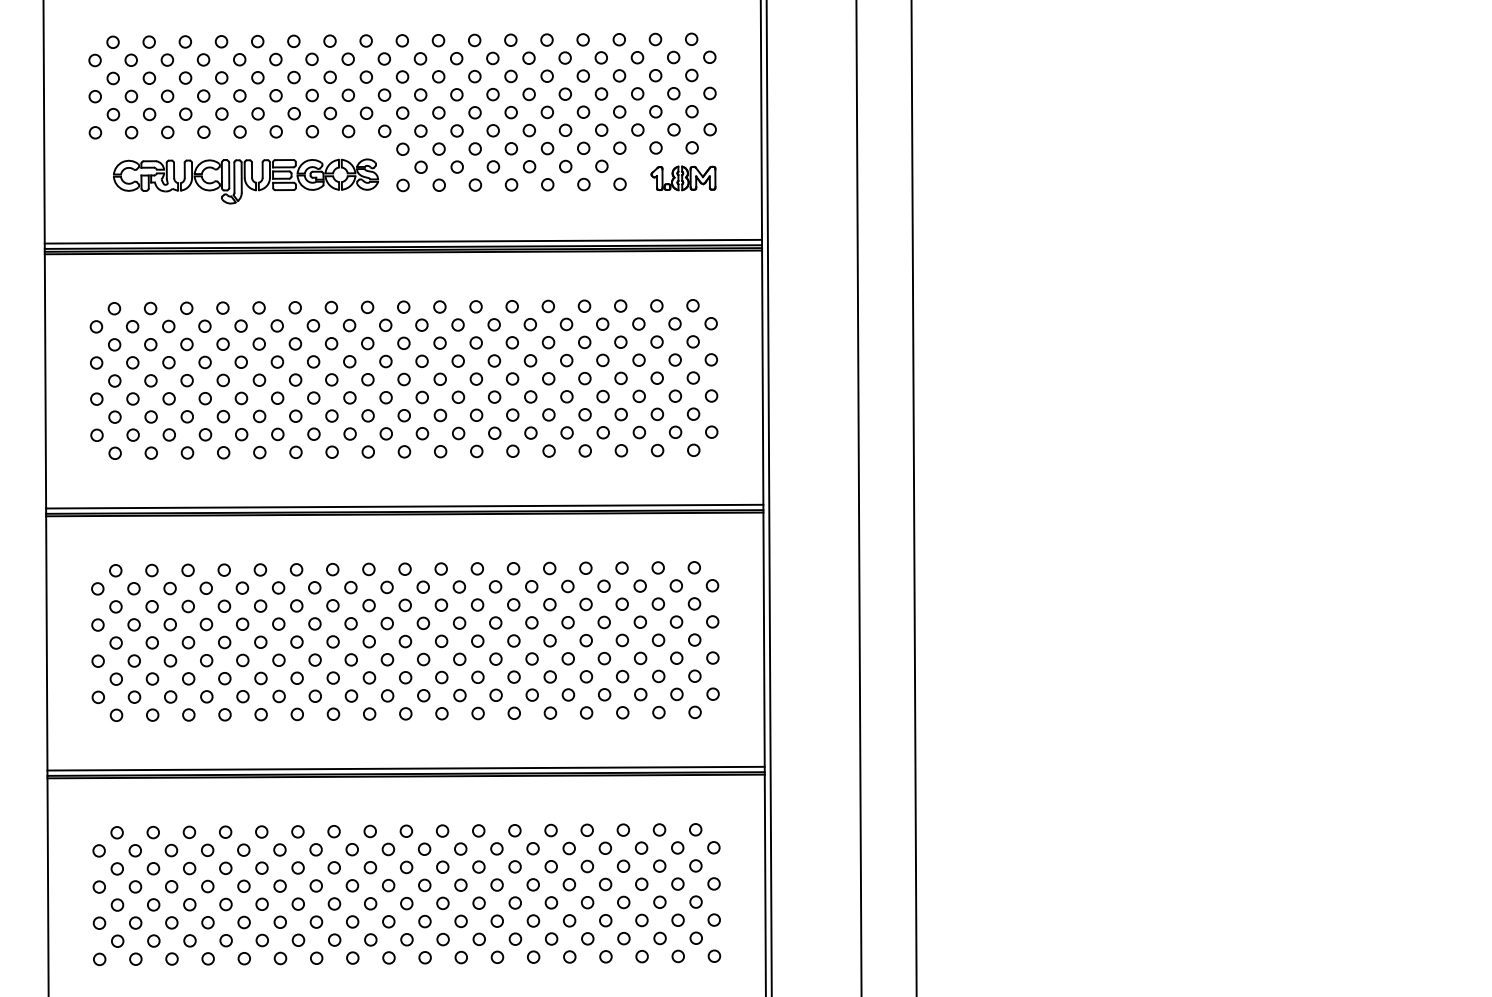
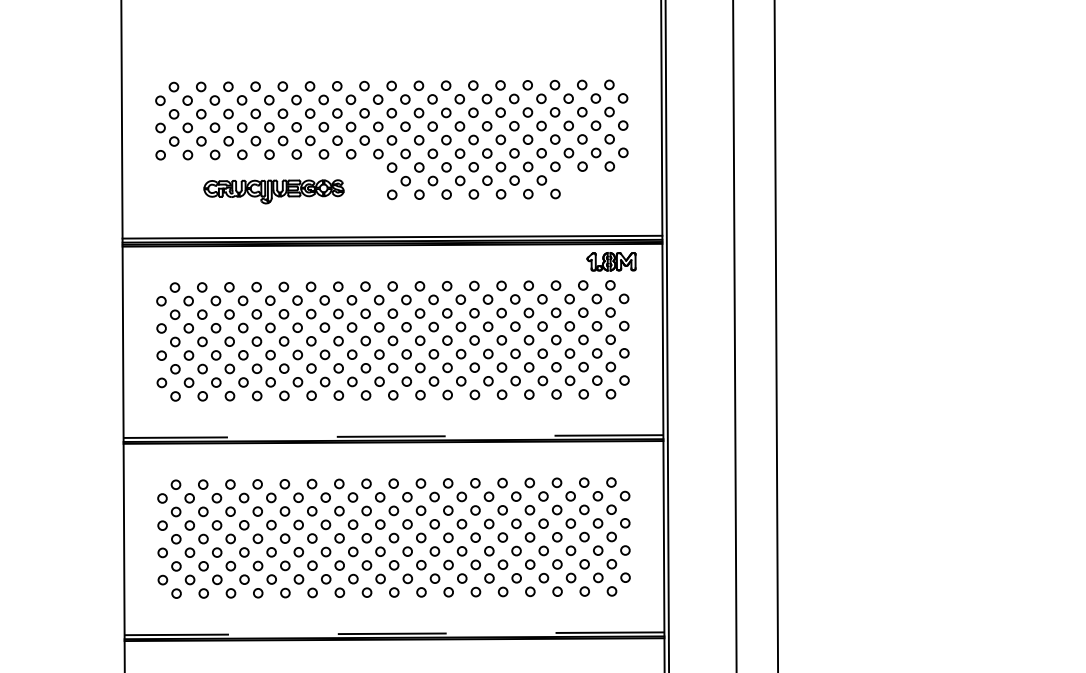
part: (683, 178) -> (611, 261), moved
part: (245, 181) -> (273, 191), size x0.7
line: (404, 506) -> (393, 436), solid -> dashed
line: (406, 768) -> (394, 633), solid -> dashed

